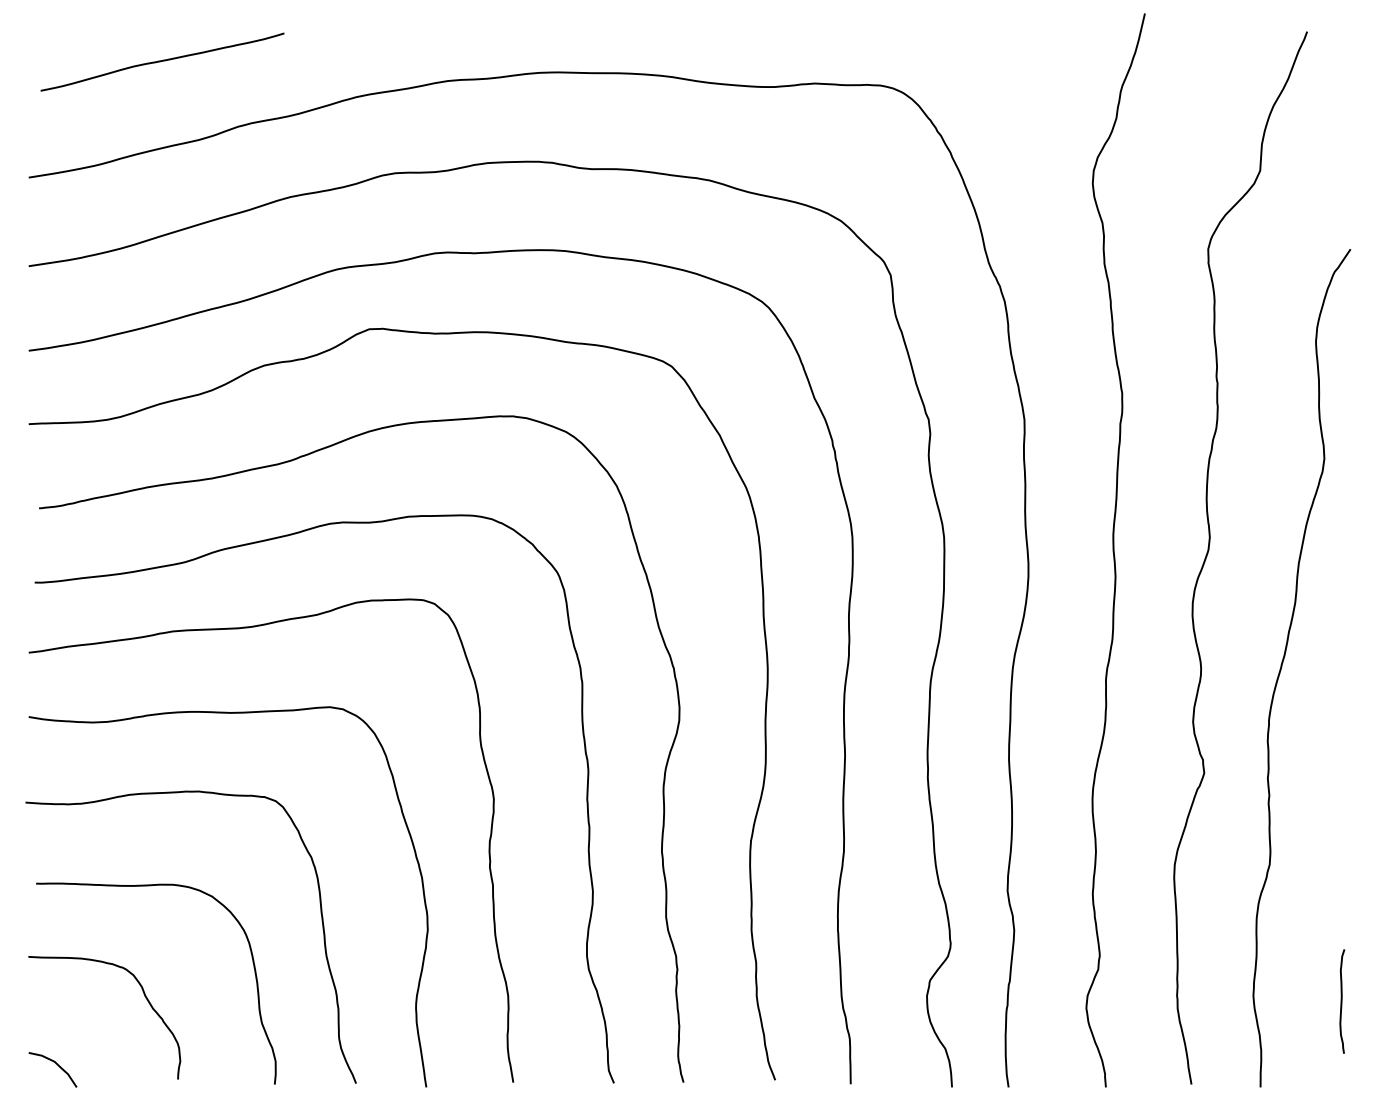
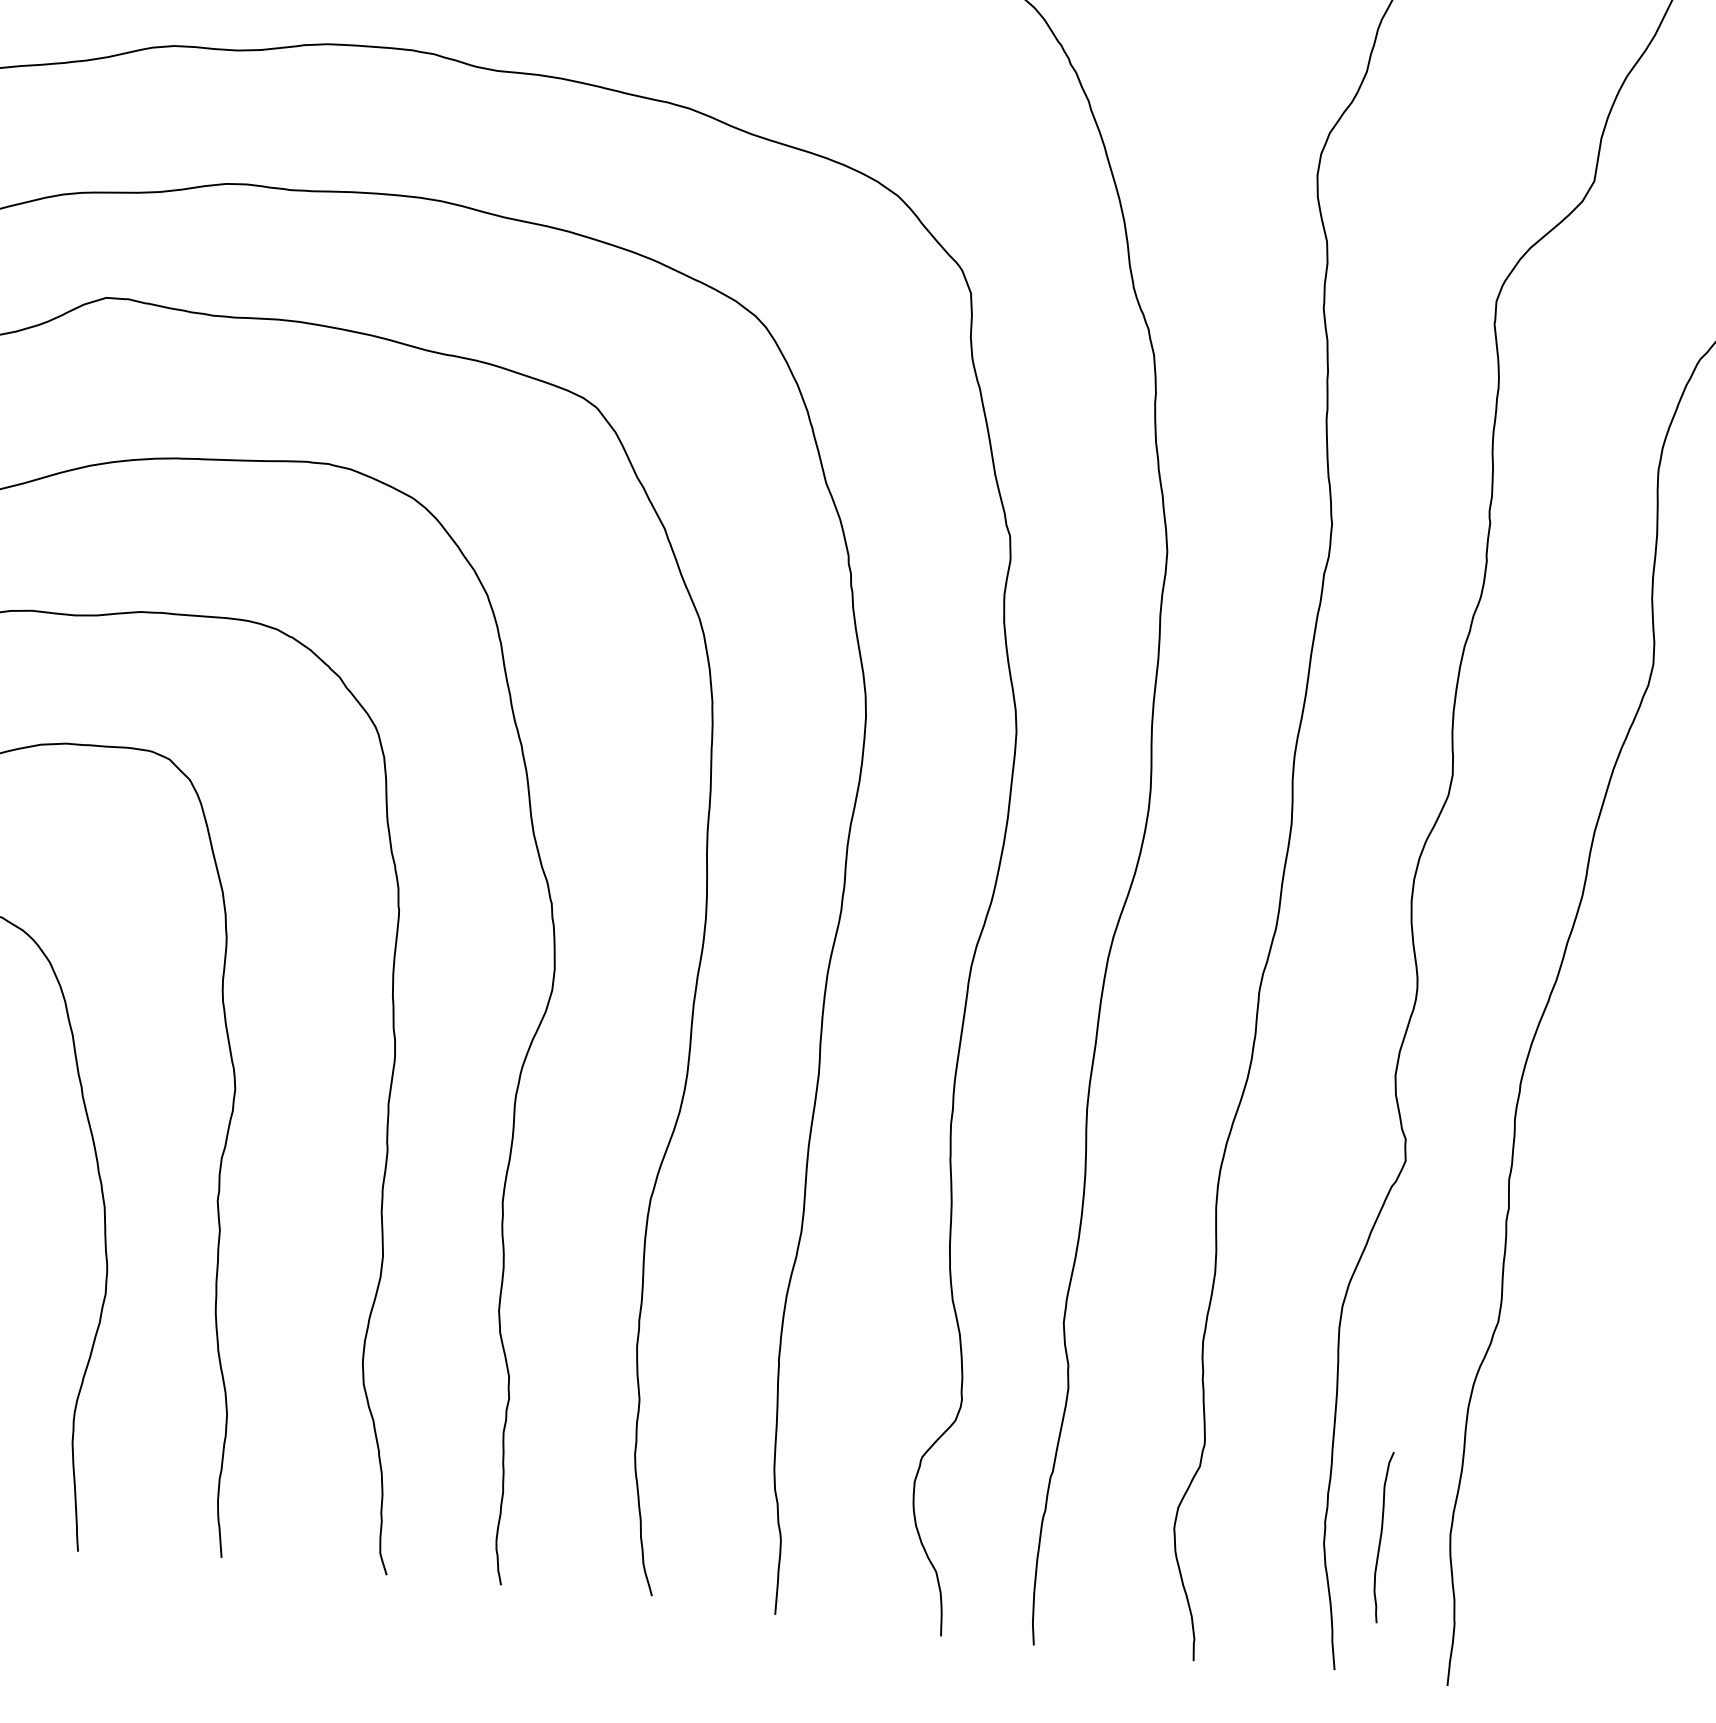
curve: (1342, 1001) -> (1382, 1537), moved

